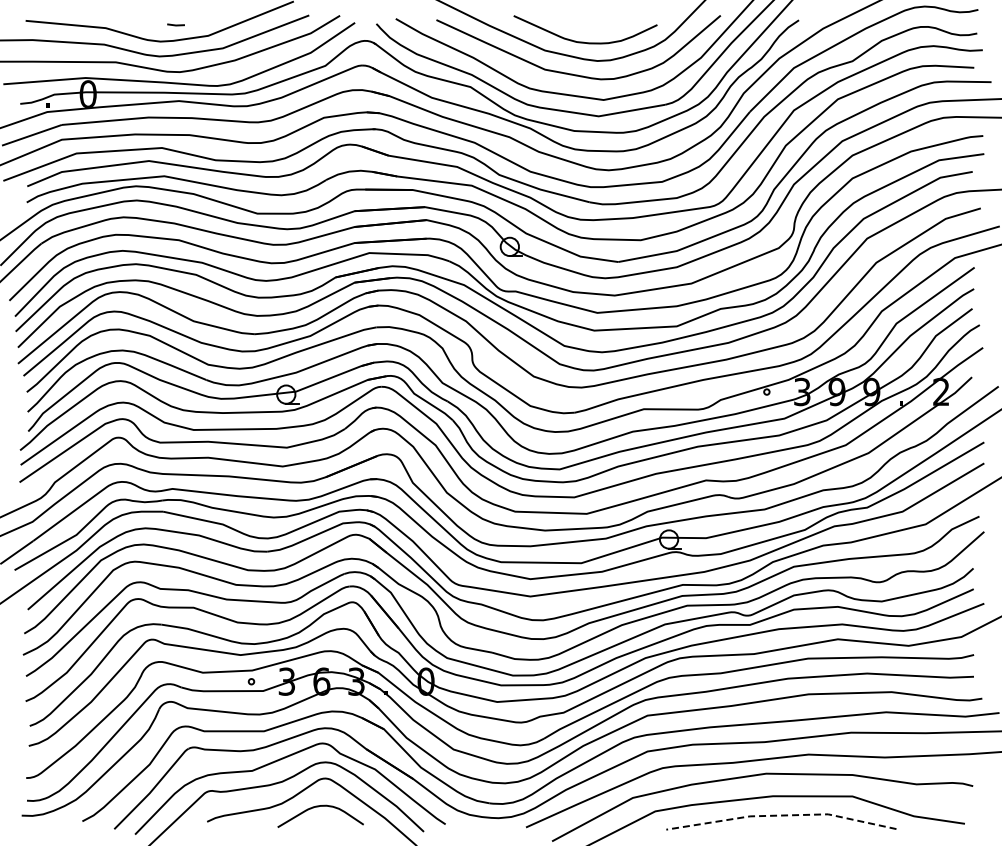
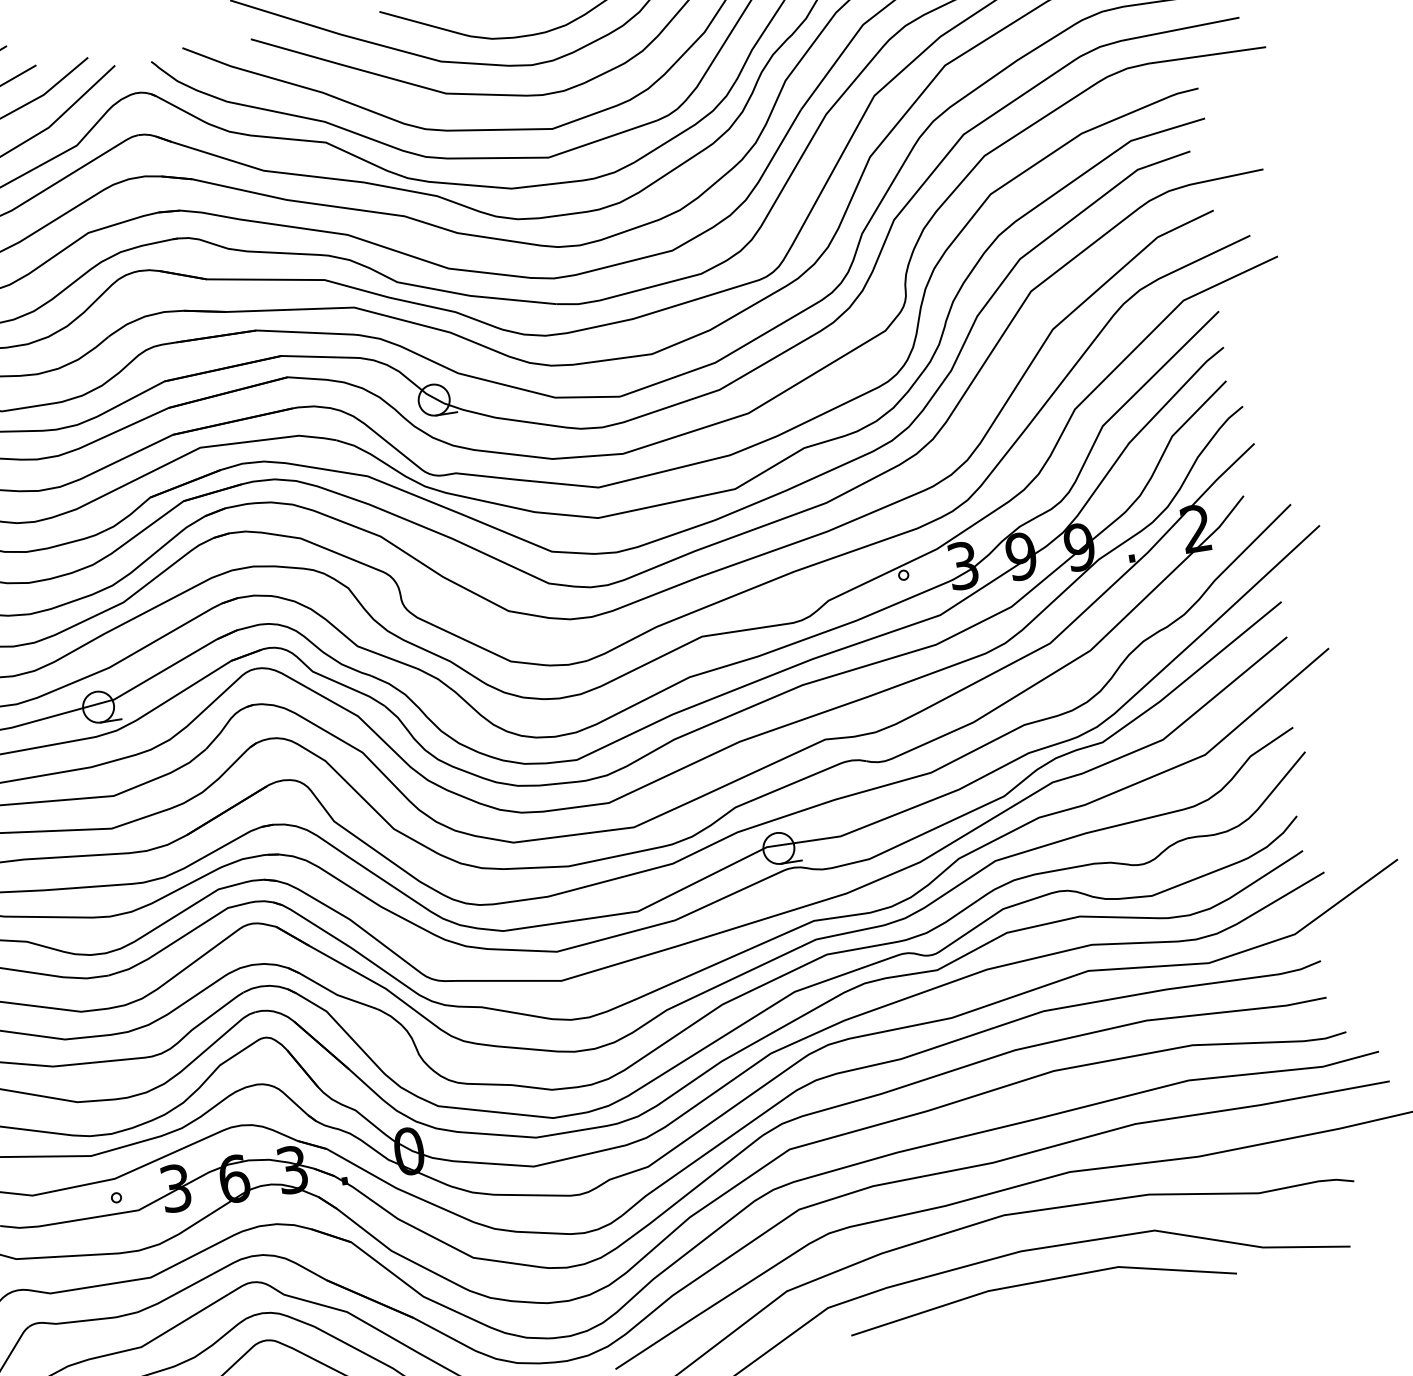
line: (781, 815) -> (1040, 1281), dashed -> solid

